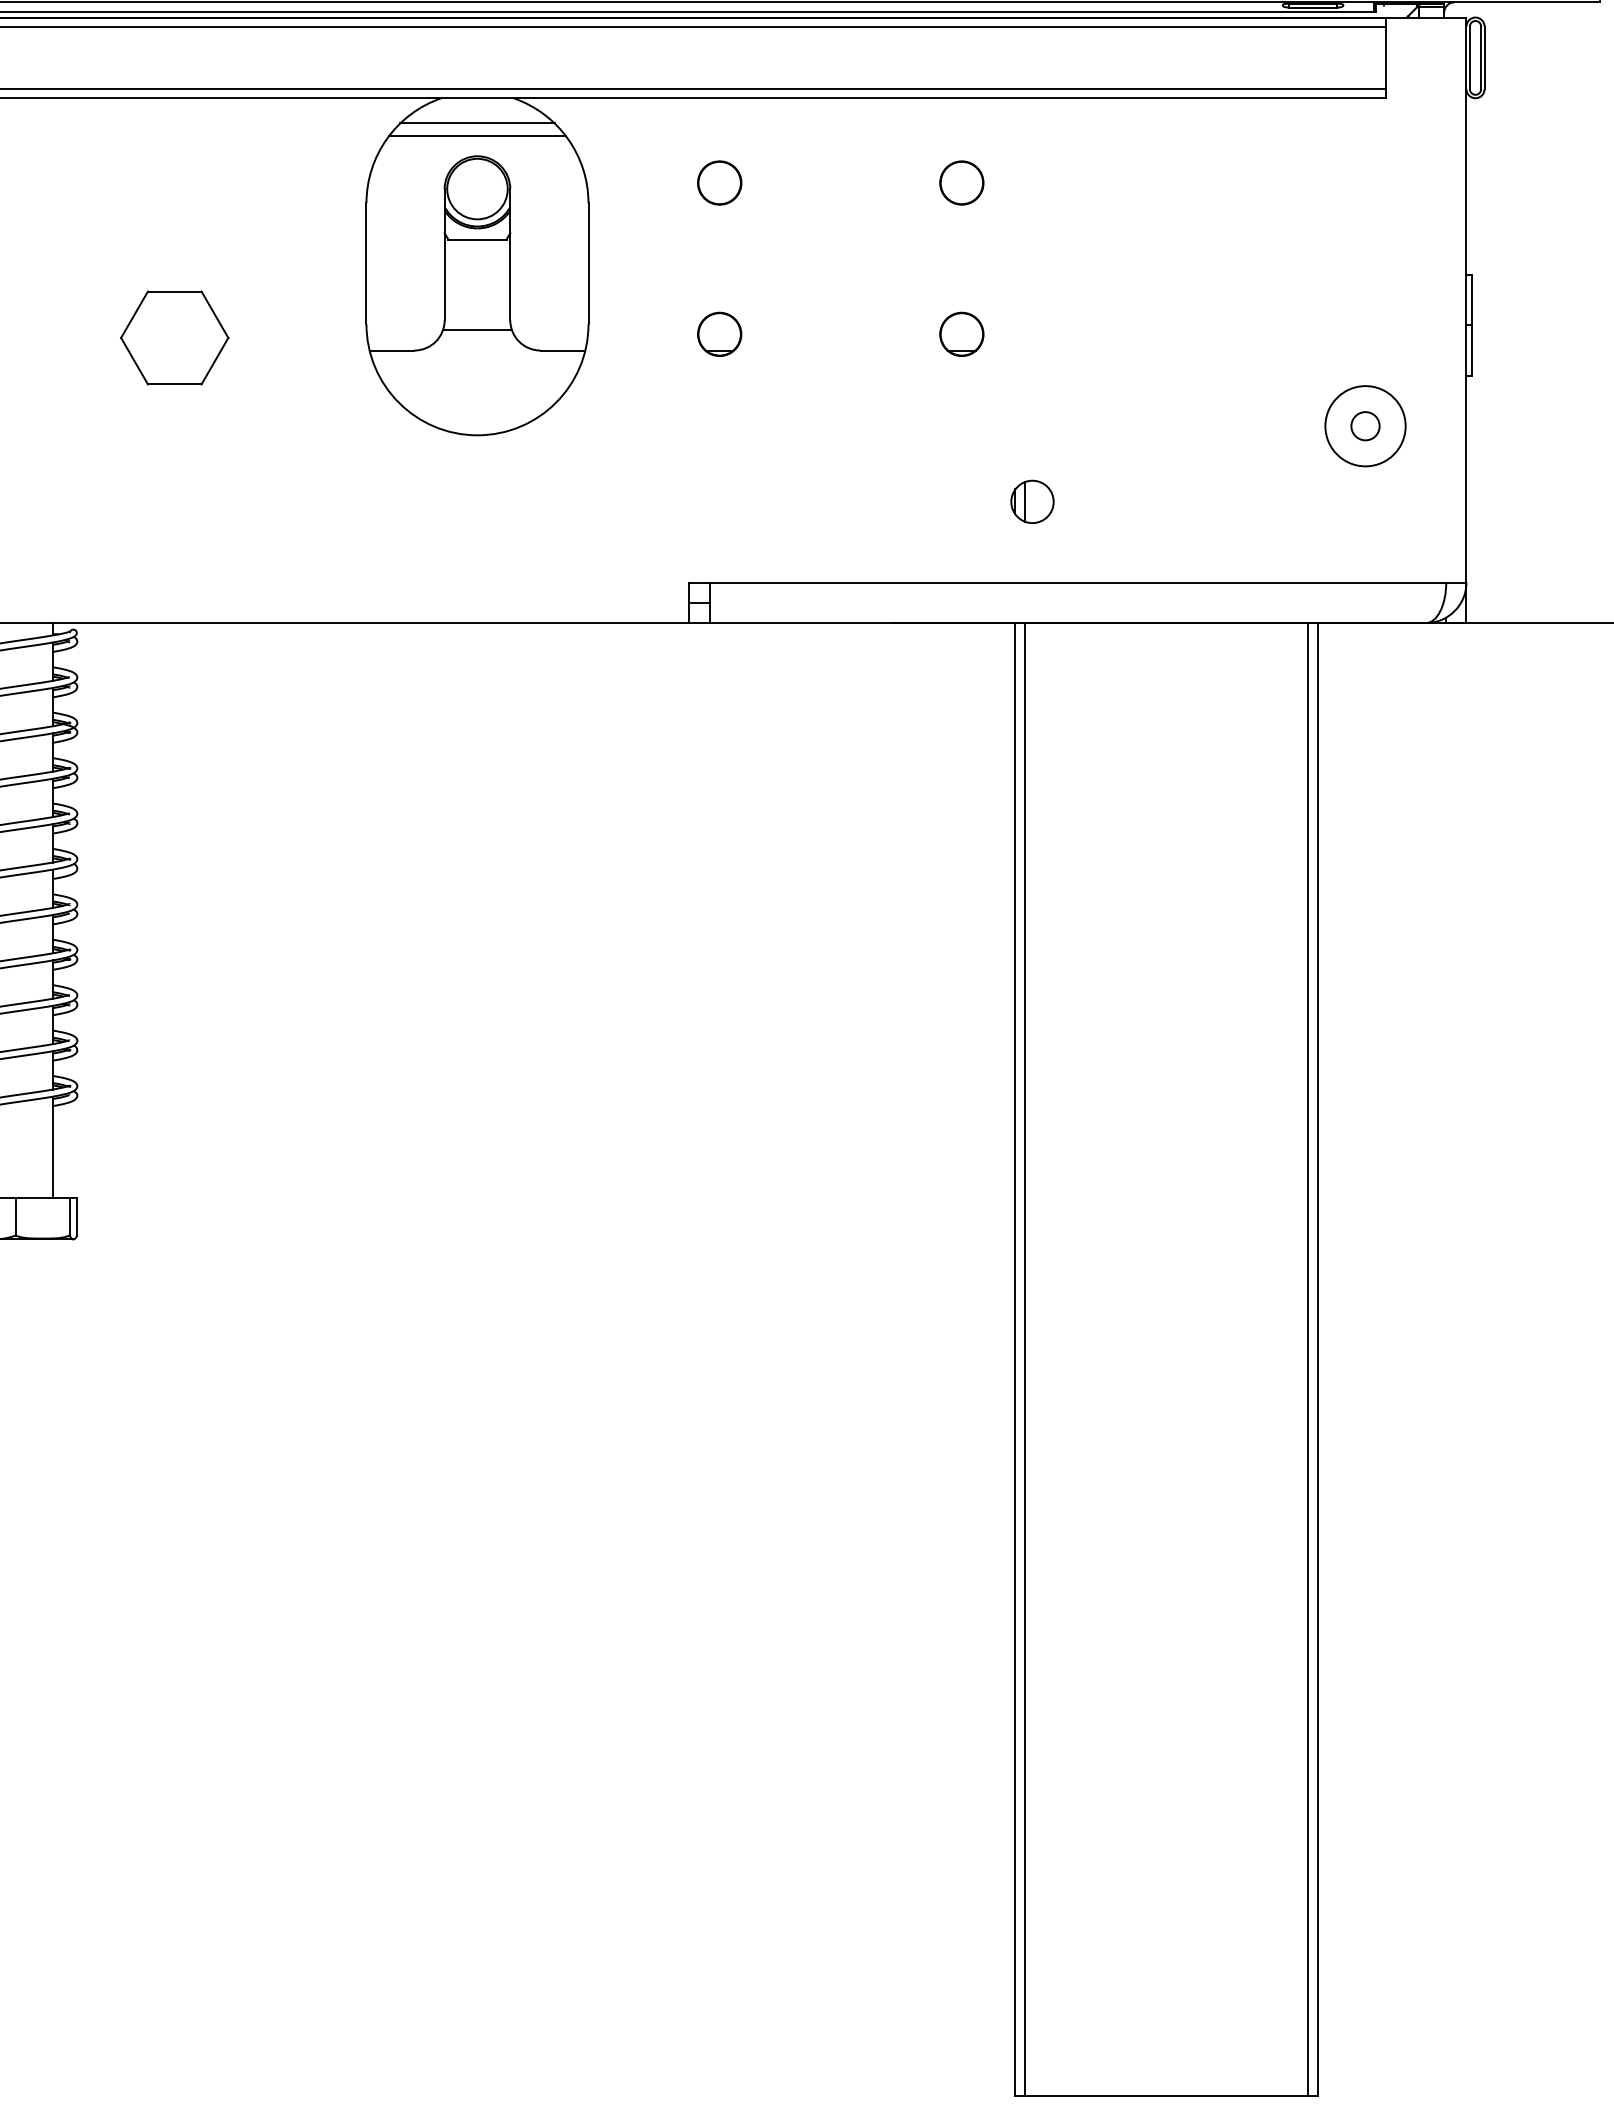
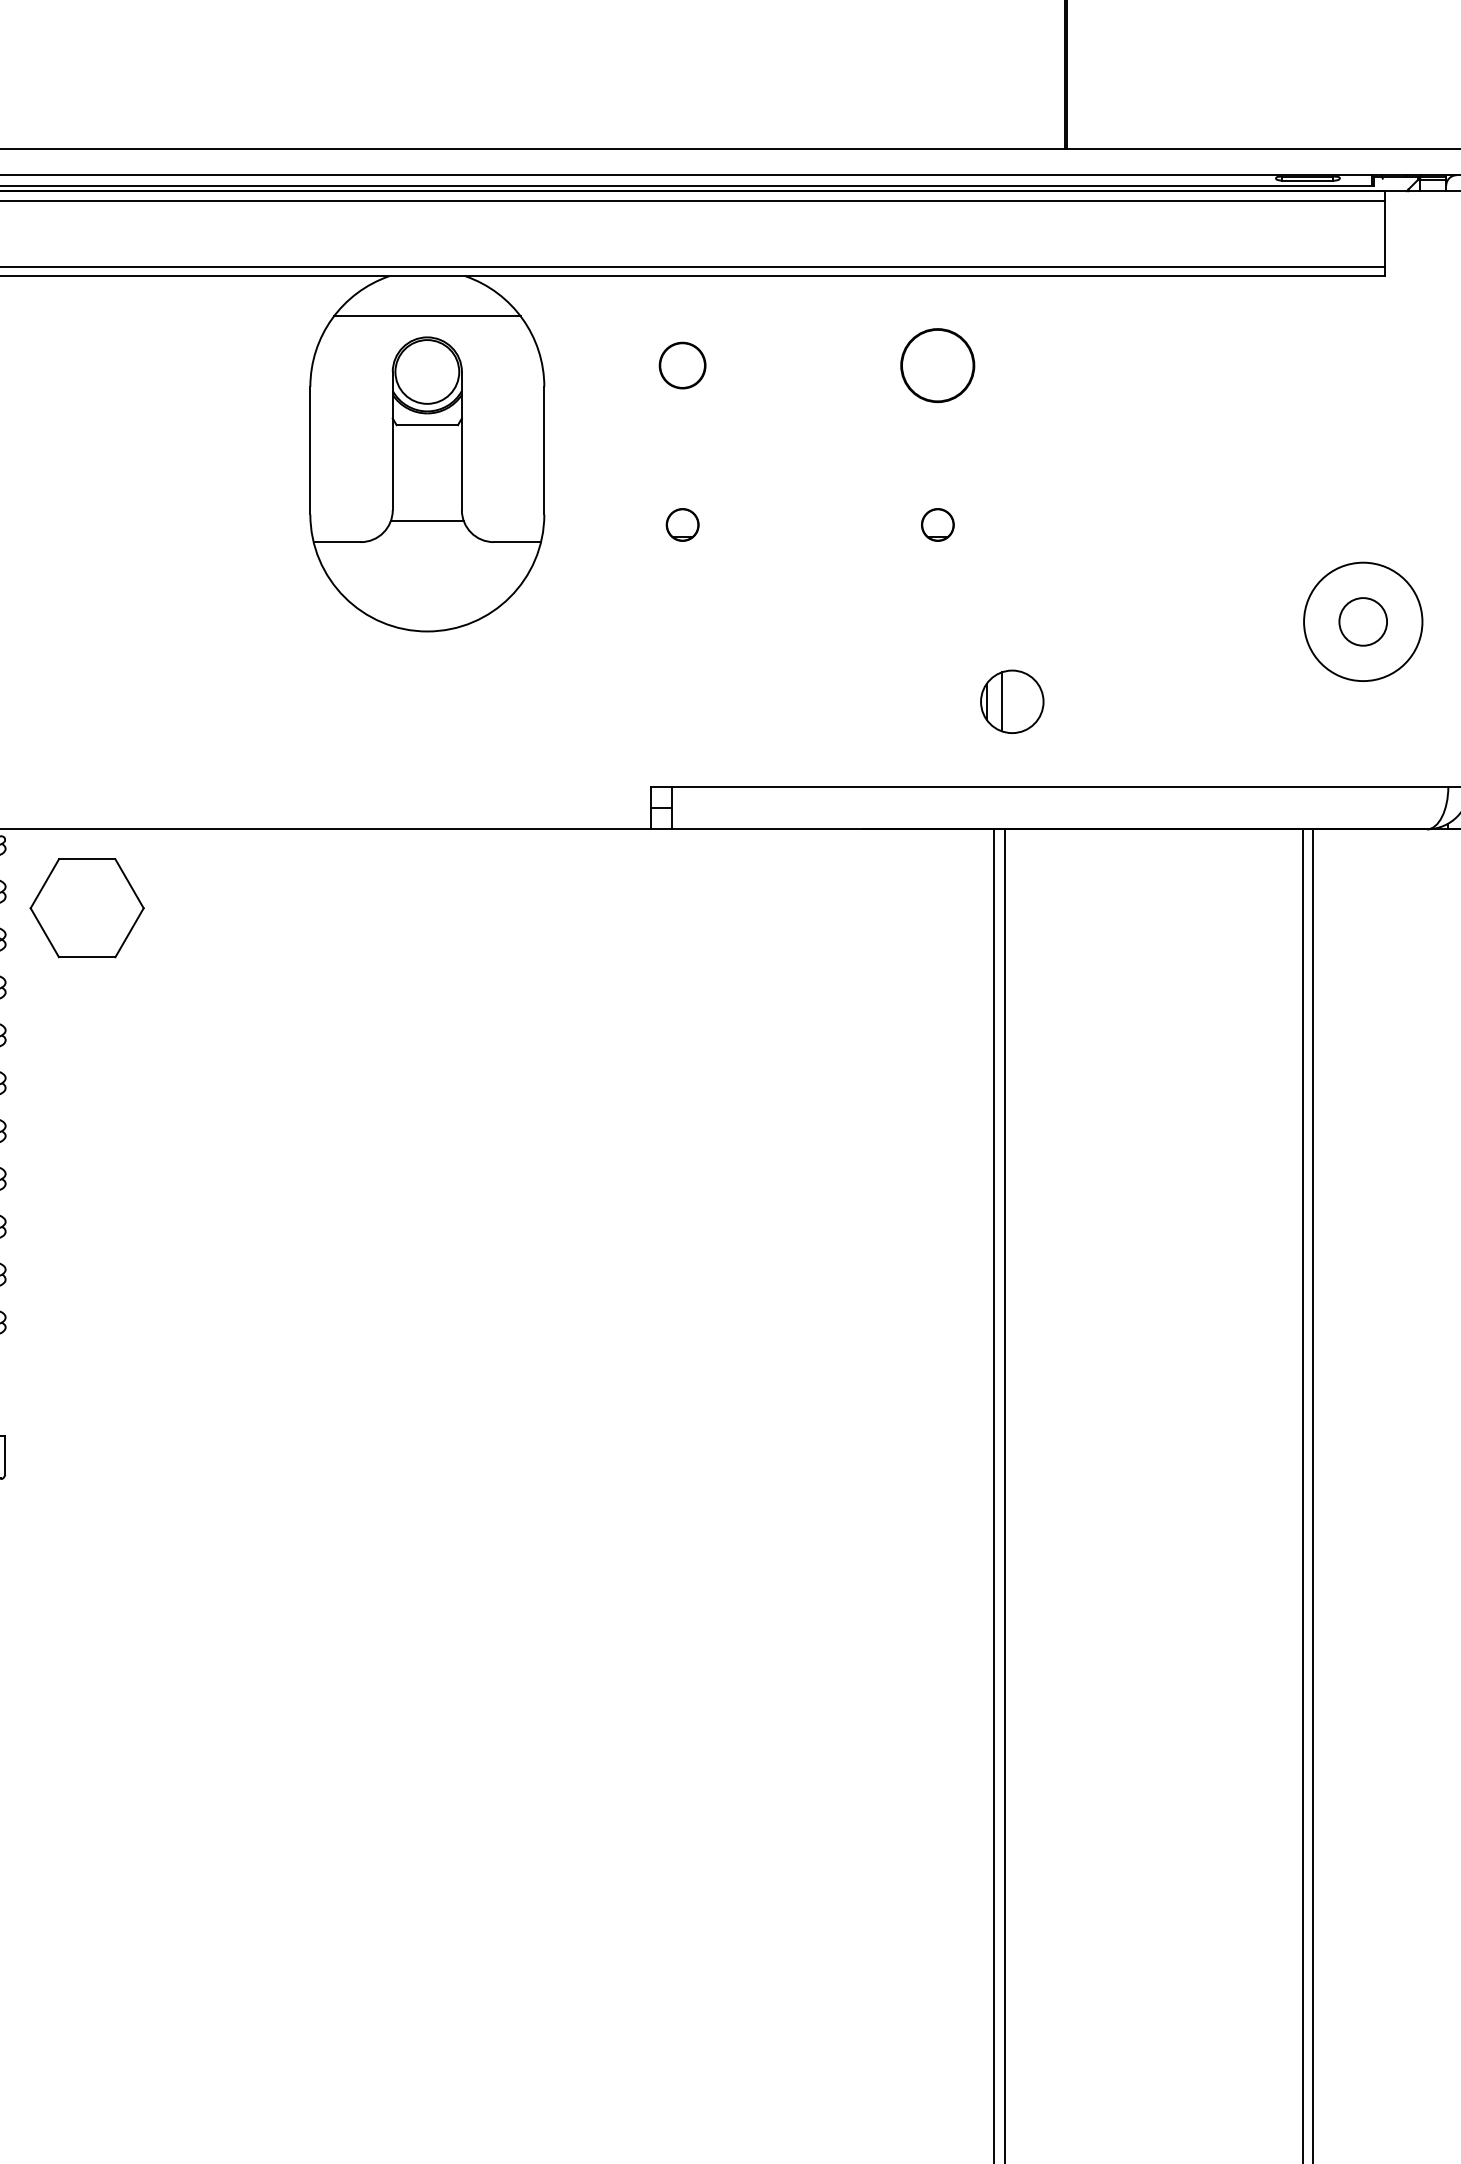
line: (477, 123) -> (427, 302), removed
circle: (961, 182) -> (937, 365), size x1.6
part: (719, 333) -> (682, 524), size x0.7
part: (961, 333) -> (937, 524), size x0.7
part: (174, 337) -> (86, 907), moved
circle: (1365, 426) -> (1363, 622), size x1.4
circle: (1365, 426) -> (1363, 622), size x1.6
part: (1032, 501) -> (1012, 701), size x1.4

